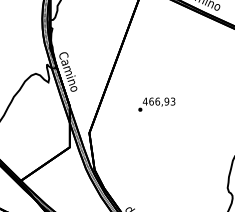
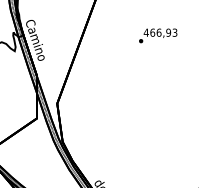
text: (156, 104) -> (157, 35), moved

